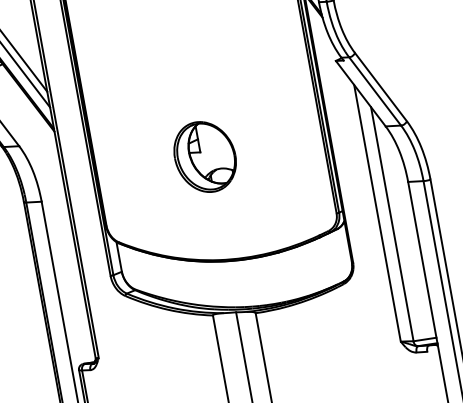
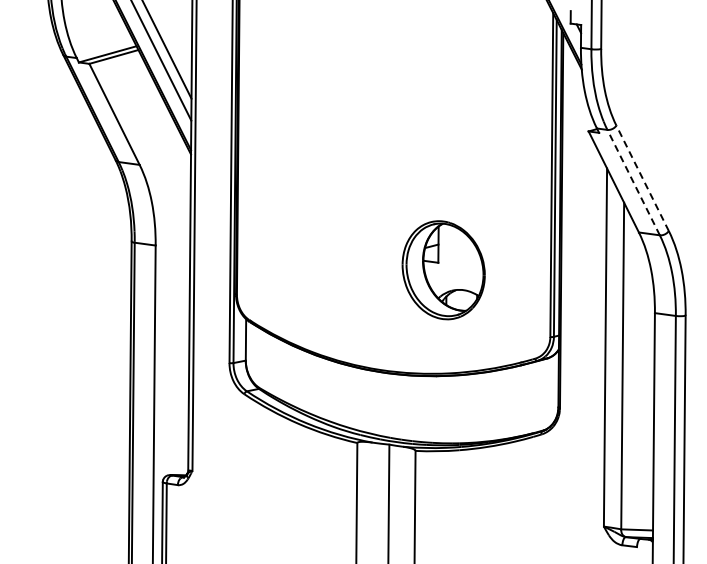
line: (380, 87) -> (642, 178), solid -> dashed
line: (374, 91) -> (633, 182), solid -> dashed
part: (205, 157) -> (443, 270), moved

